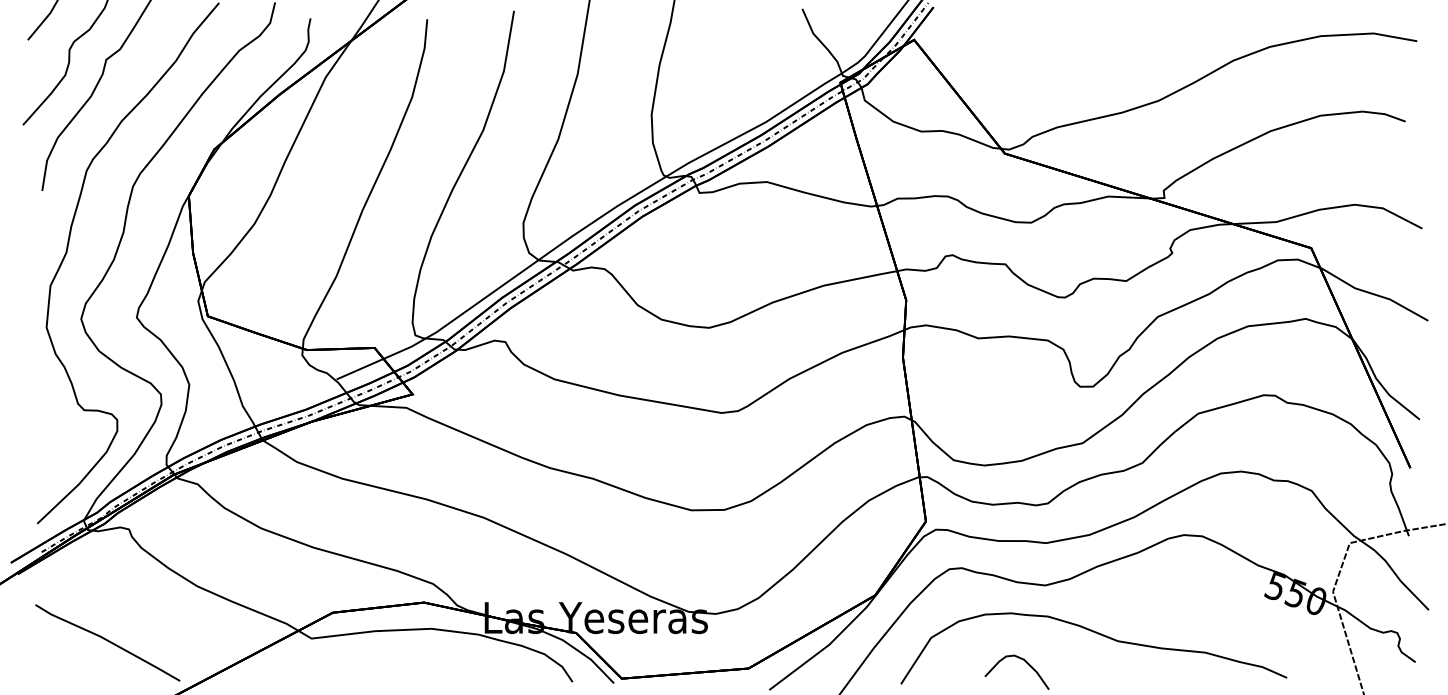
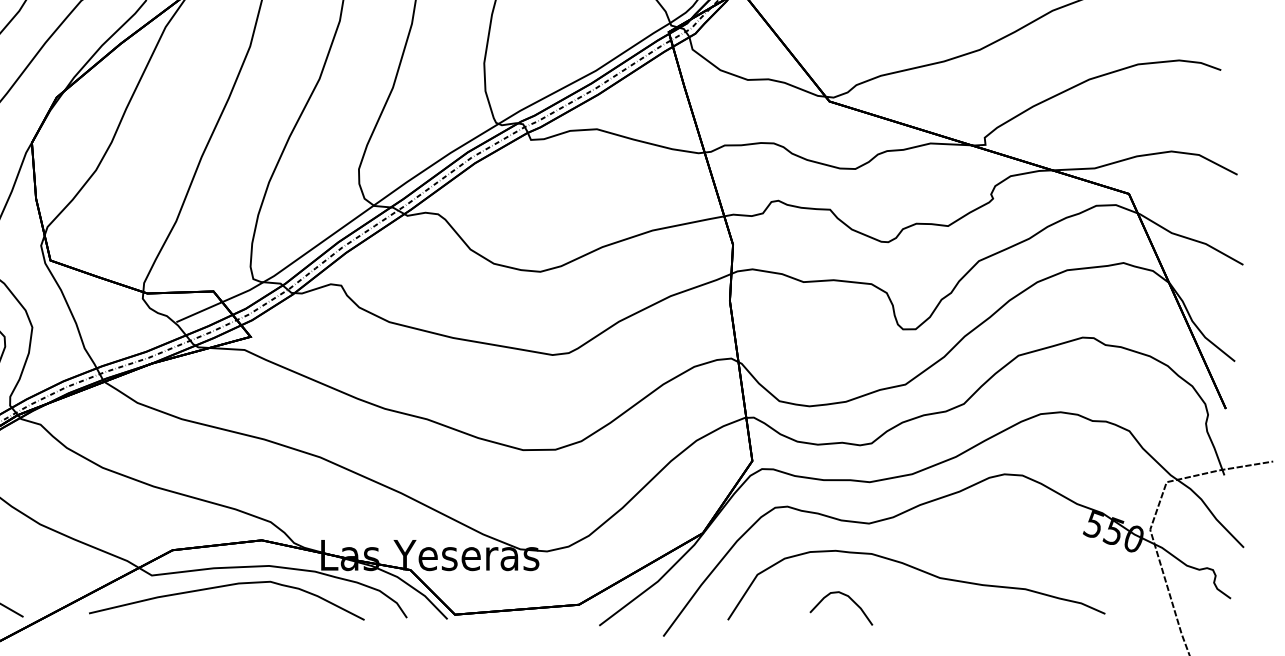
curve: (386, 650) -> (225, 587), added

